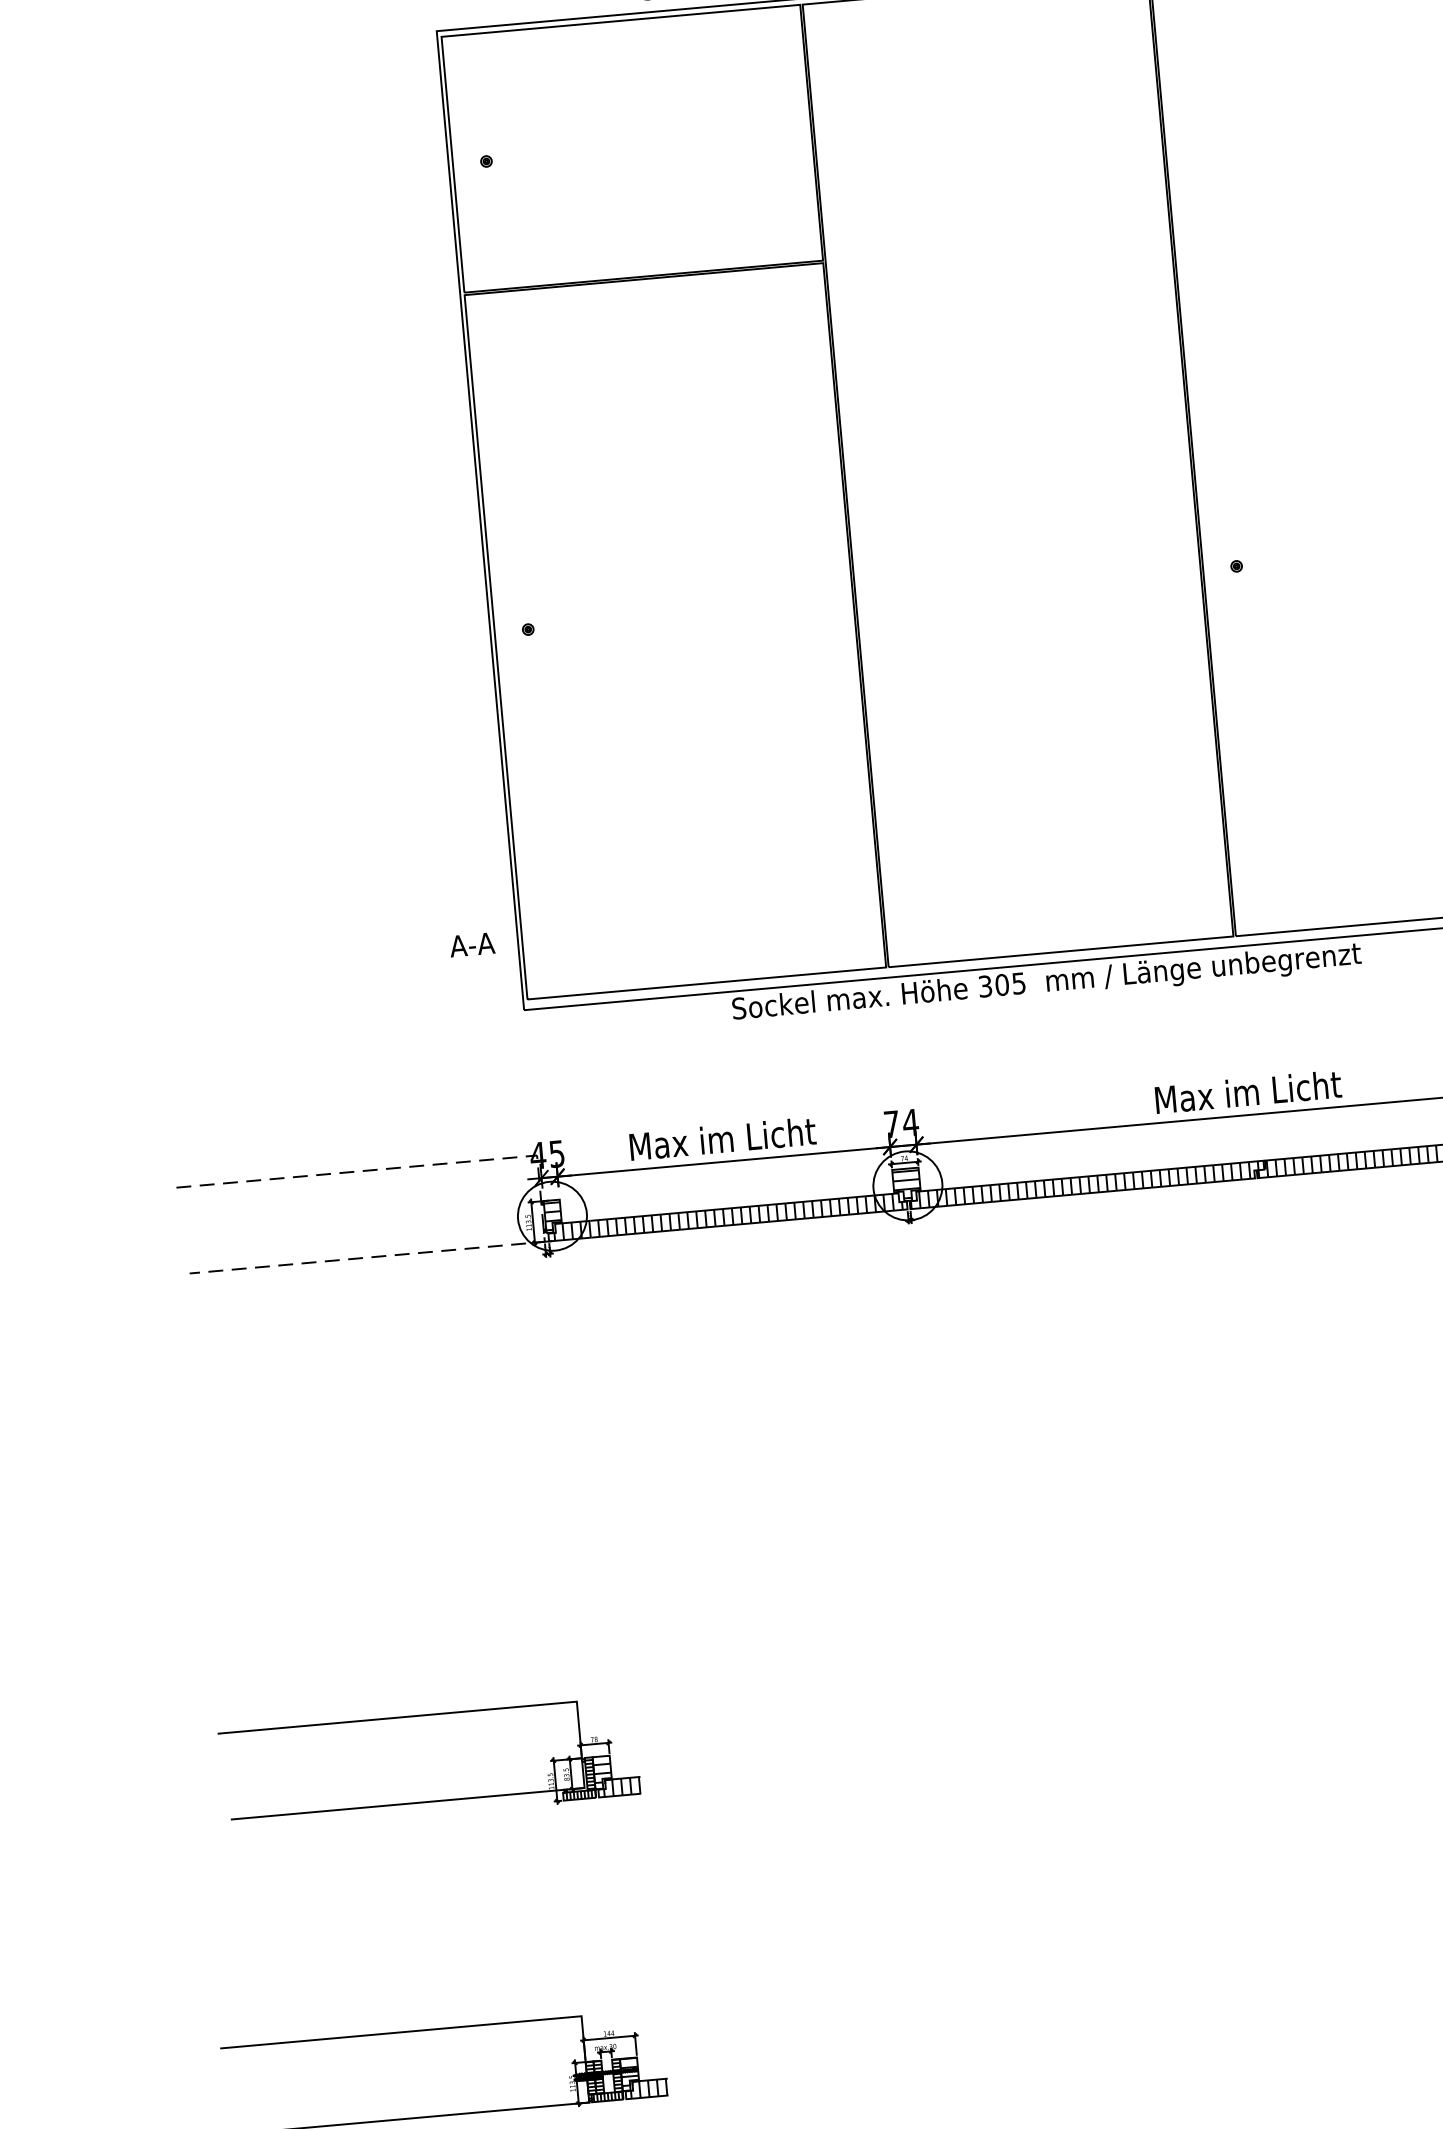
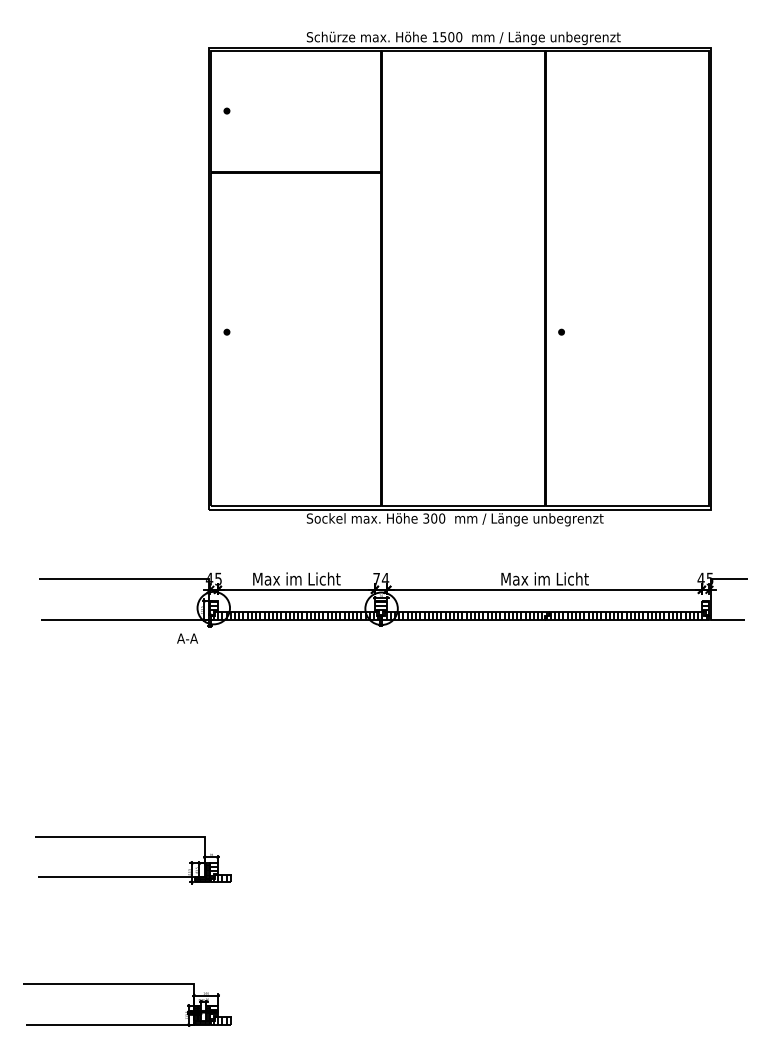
text: (472, 944) -> (187, 638), moved
text: (1019, 983) -> (442, 518), 305 -> 300
line: (541, 1194) -> (209, 597), dashed -> solid

